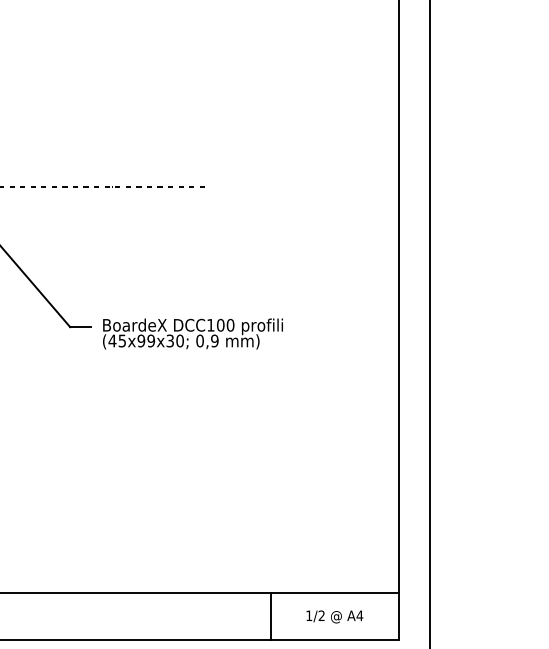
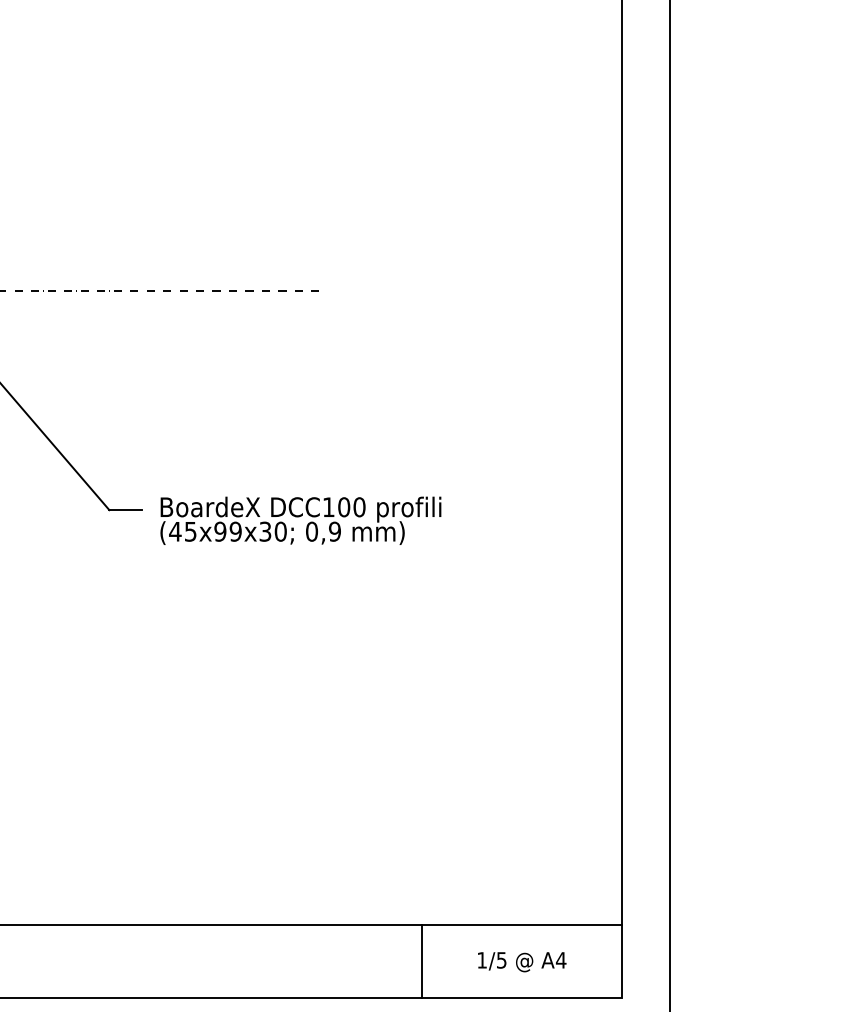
text: (321, 615) -> (501, 959), 1/2 -> 1/5

